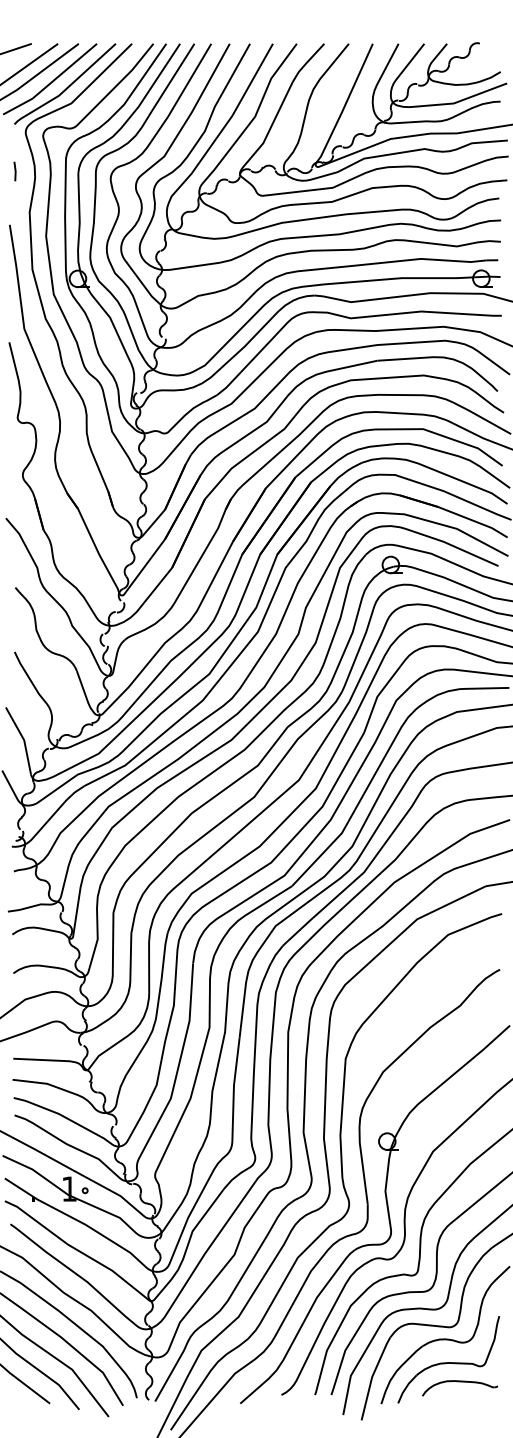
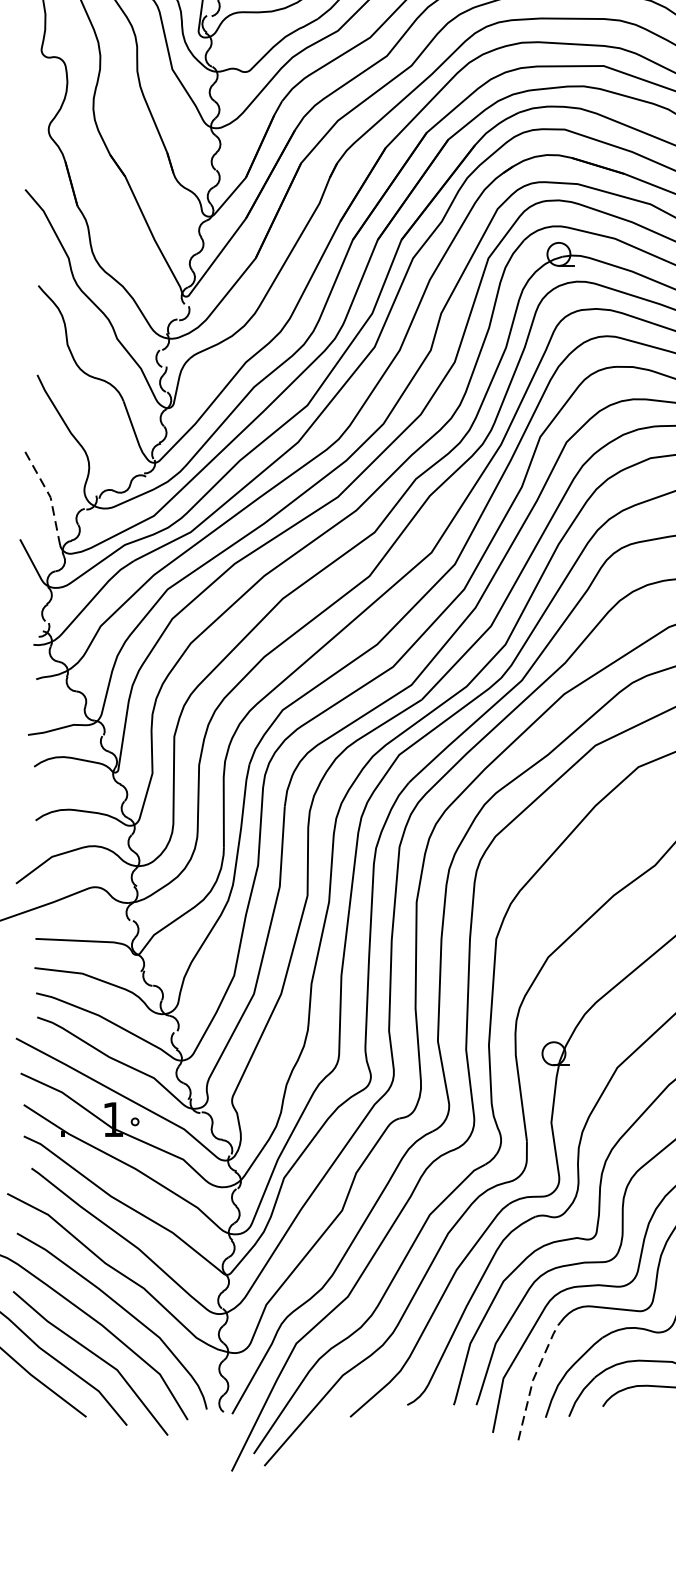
line: (24, 740) -> (51, 497), solid -> dashed
line: (372, 1377) -> (533, 1380), solid -> dashed

